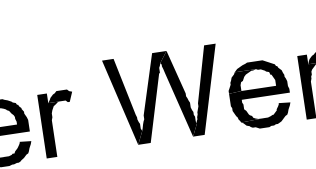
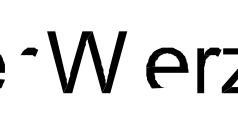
part: (165, 96) -> (87, 62), moved
fill: (265, 116) -> (169, 86), removed
fill: (52, 124) -> (21, 70), removed

